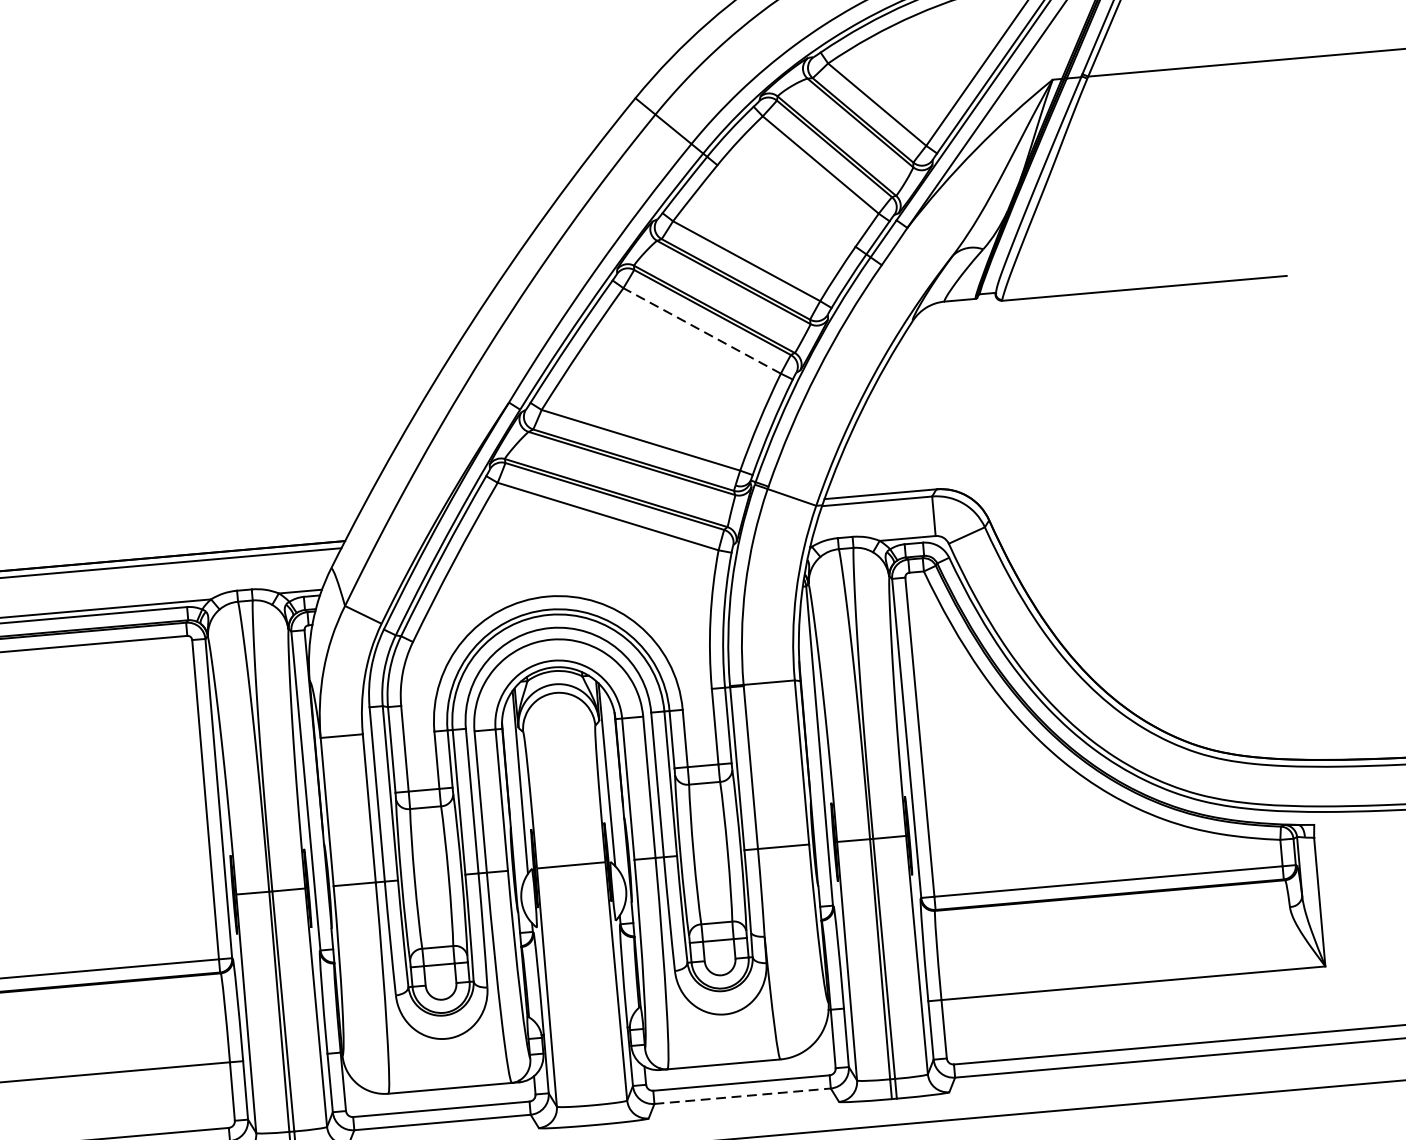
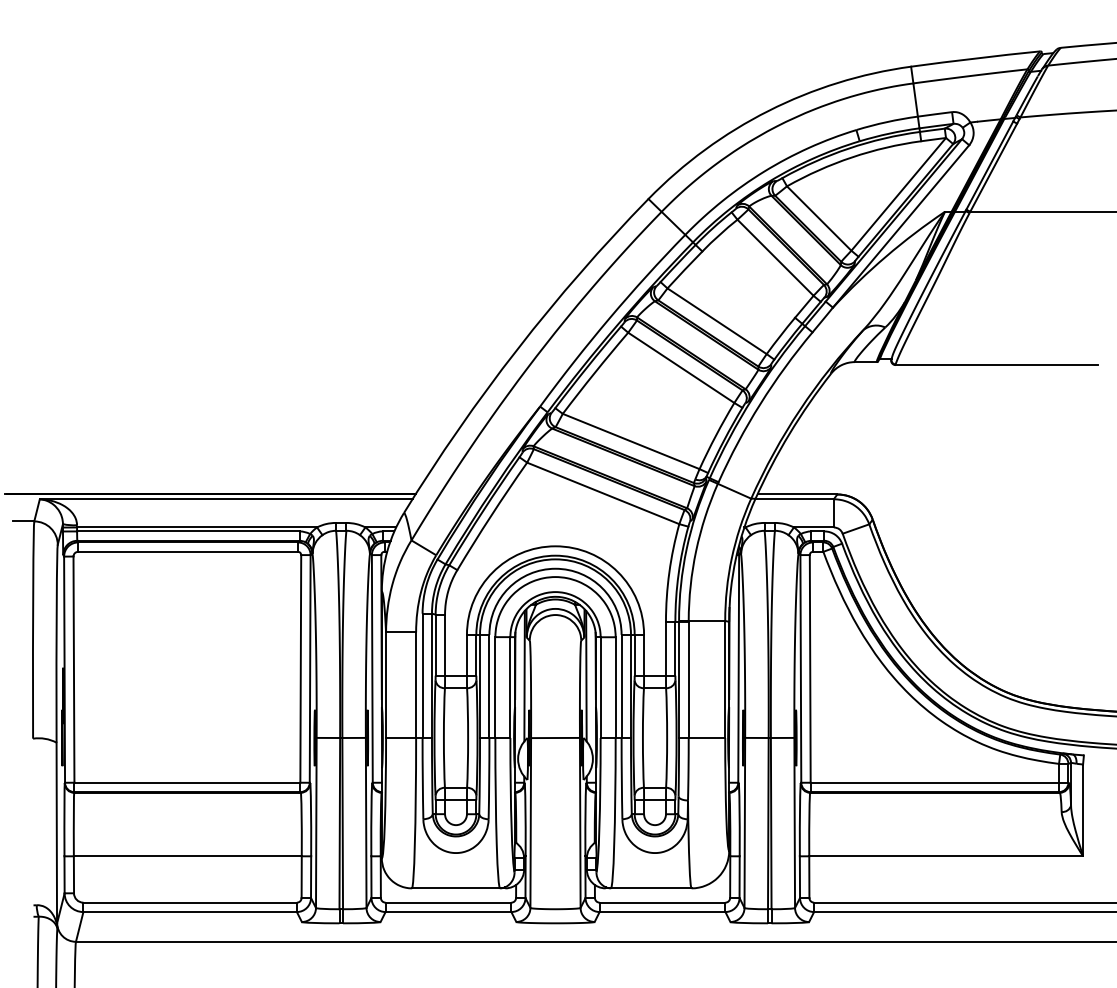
line: (702, 330) -> (681, 367), dashed -> solid
line: (742, 1096) -> (662, 912), dashed -> solid

